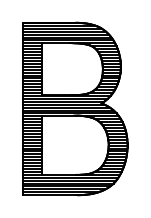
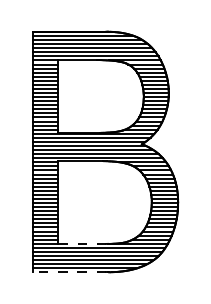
line: (59, 174) -> (82, 243), solid -> dashed
line: (49, 195) -> (69, 272), solid -> dashed

